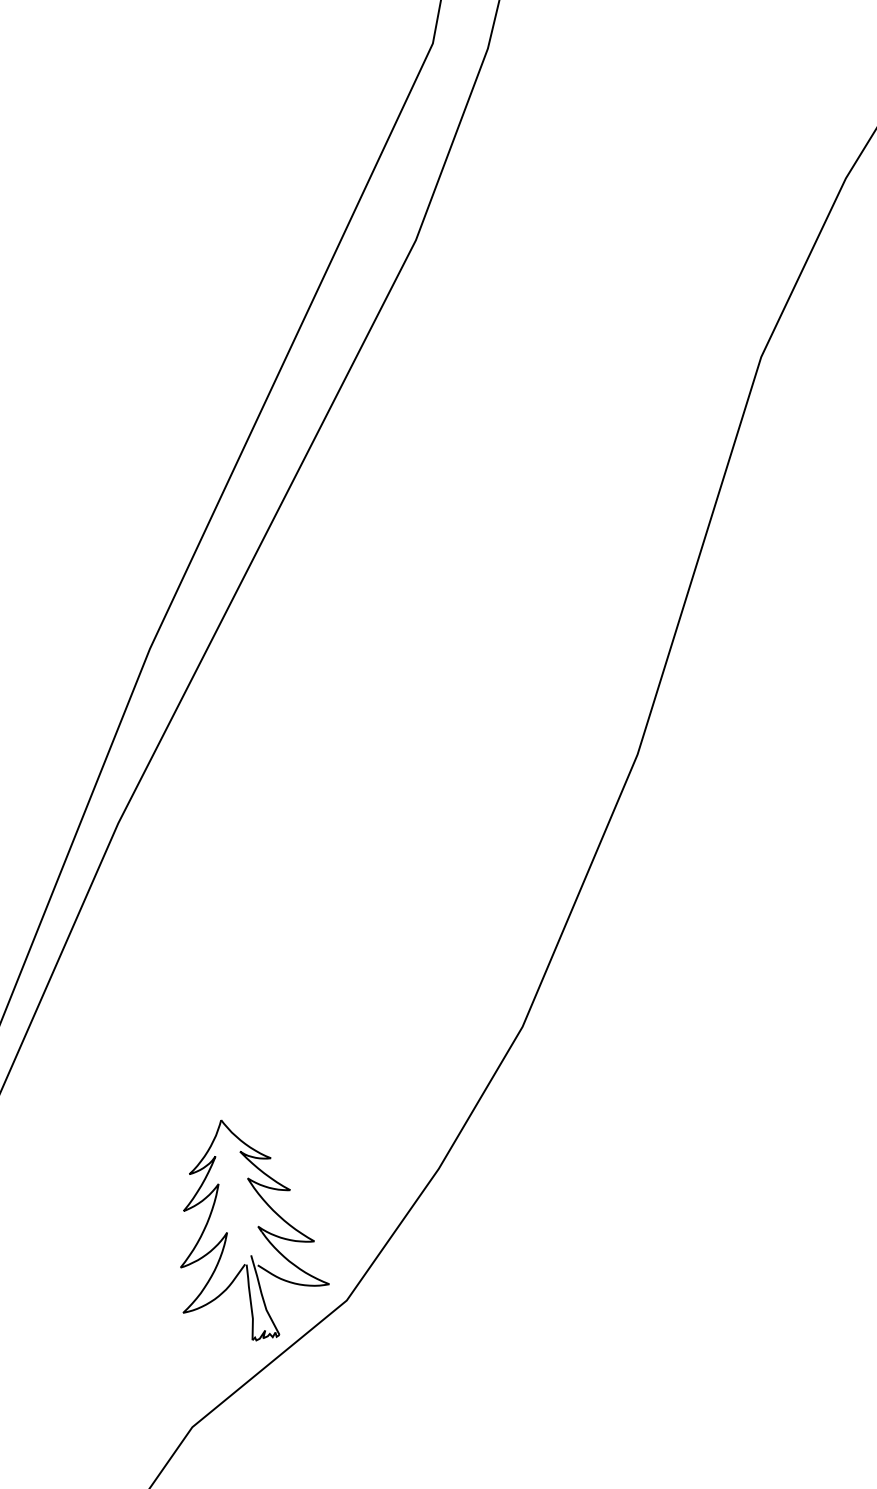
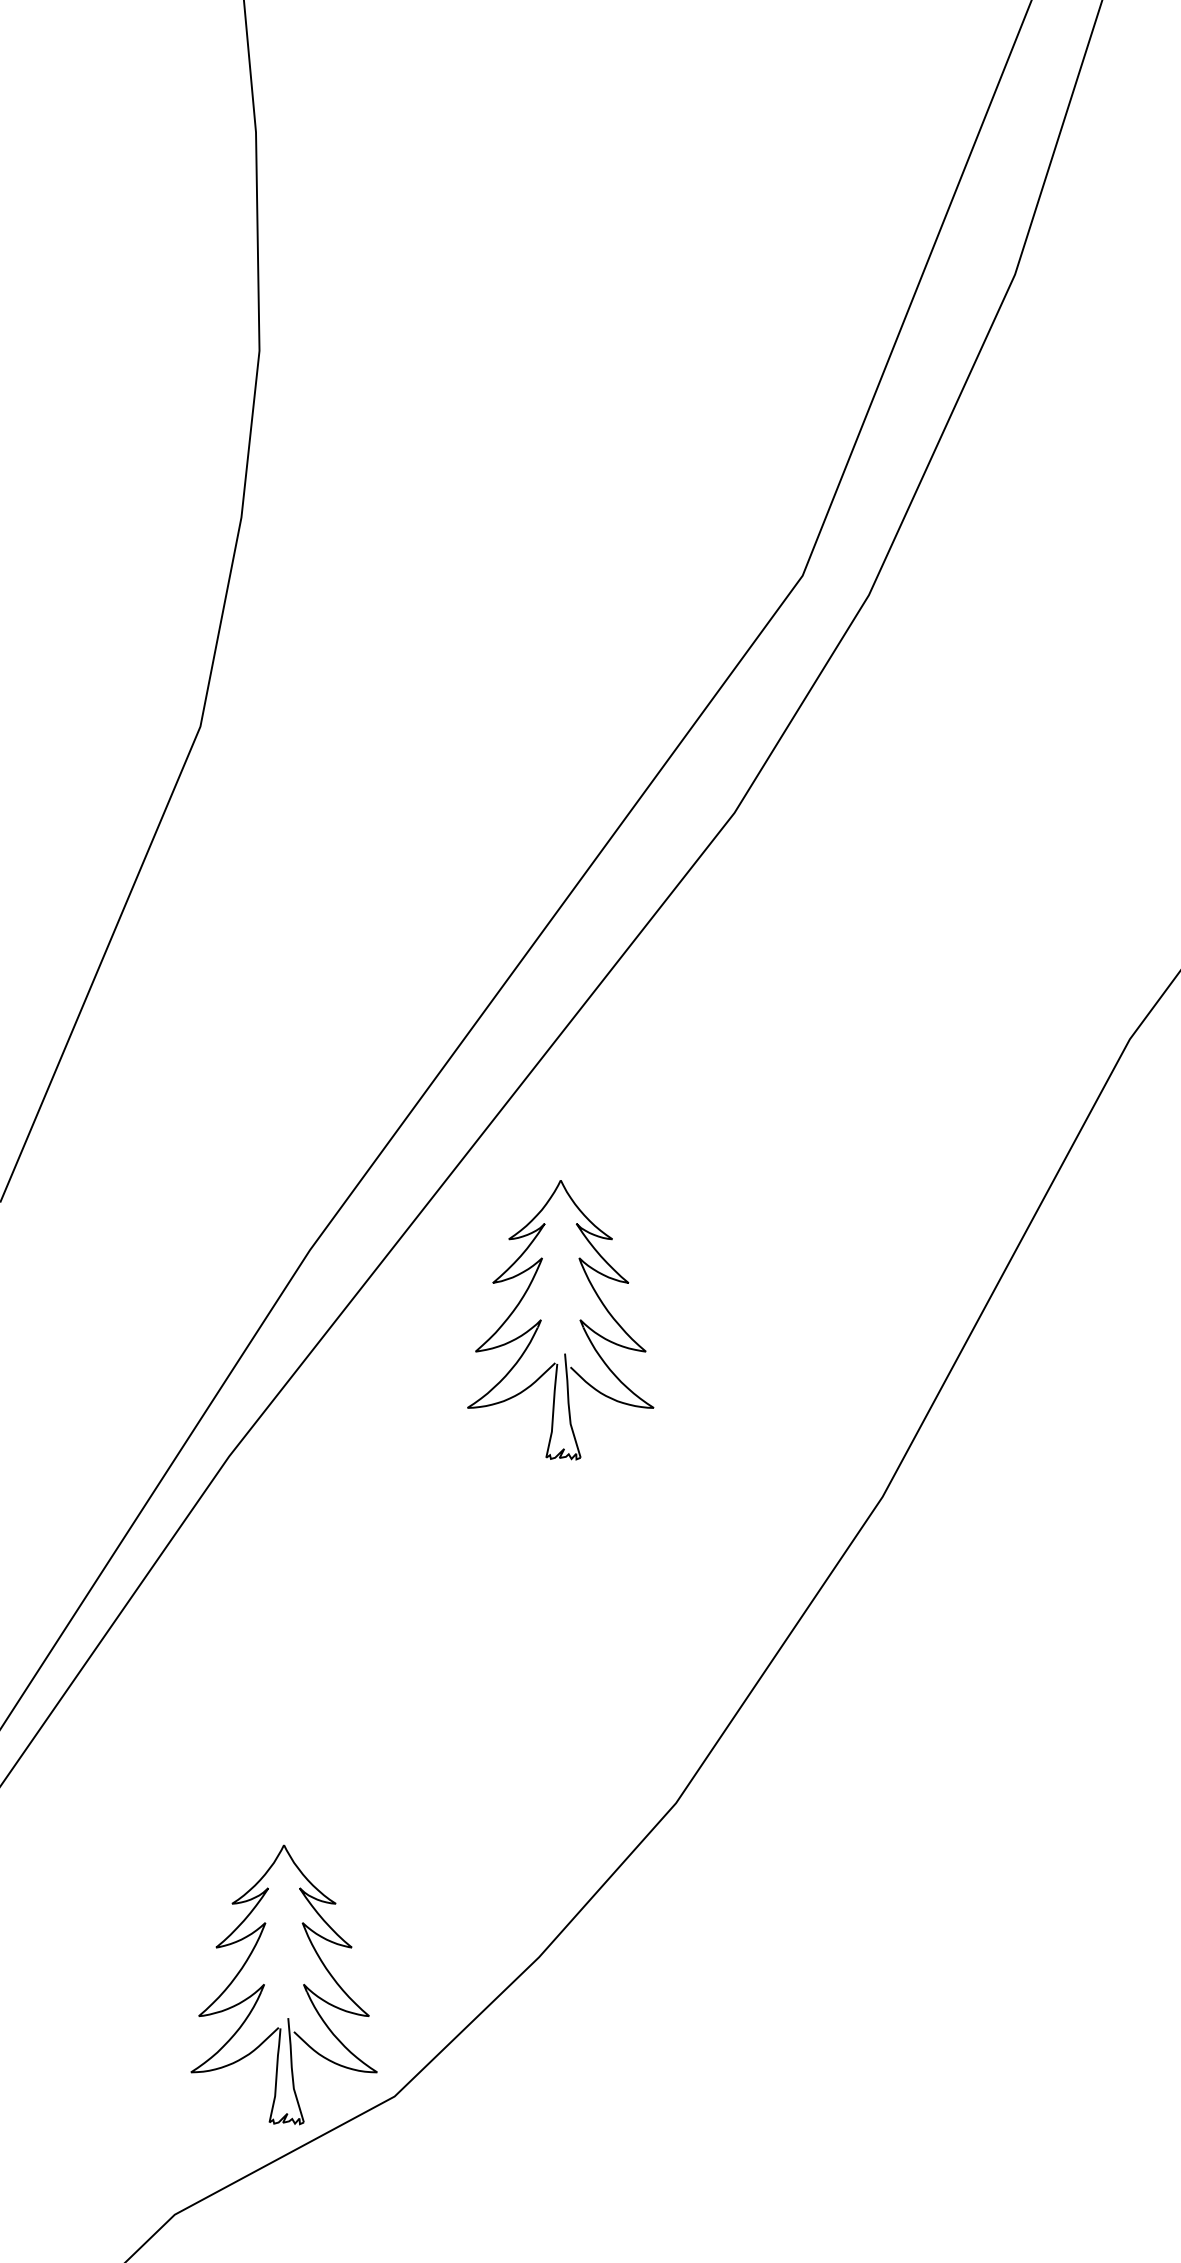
part: (342, 668) -> (541, 1320), added

